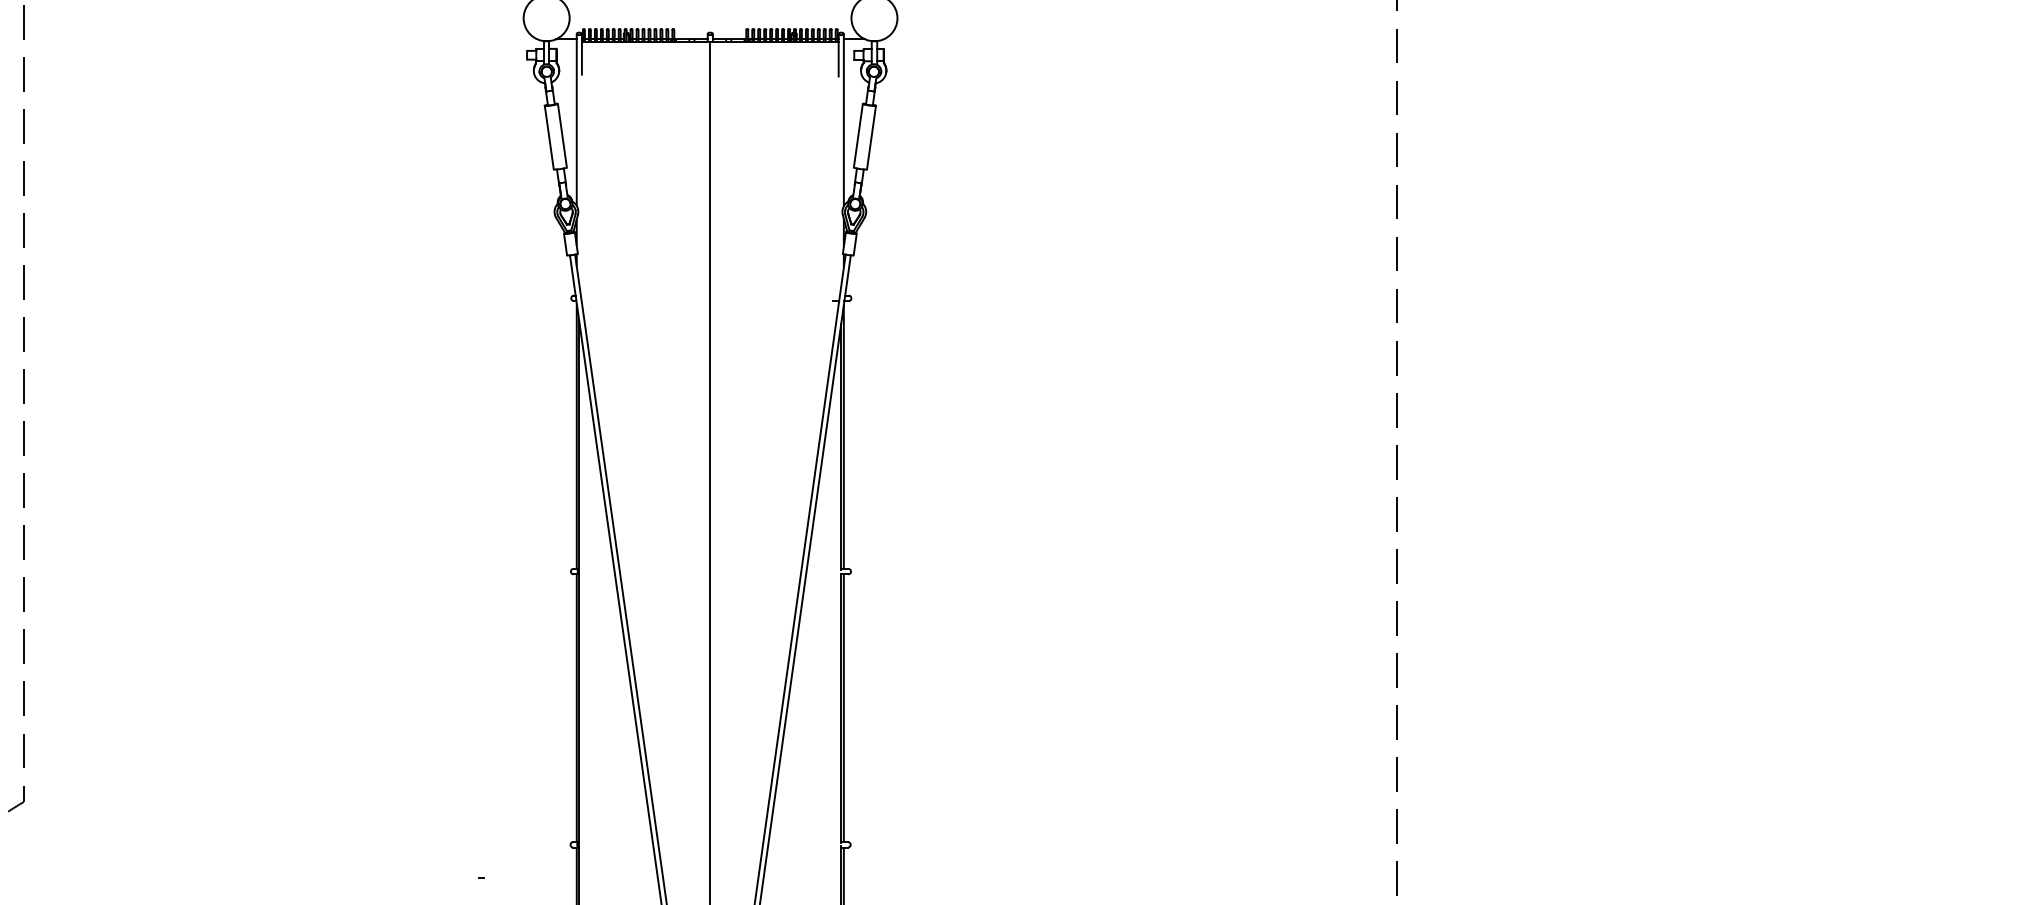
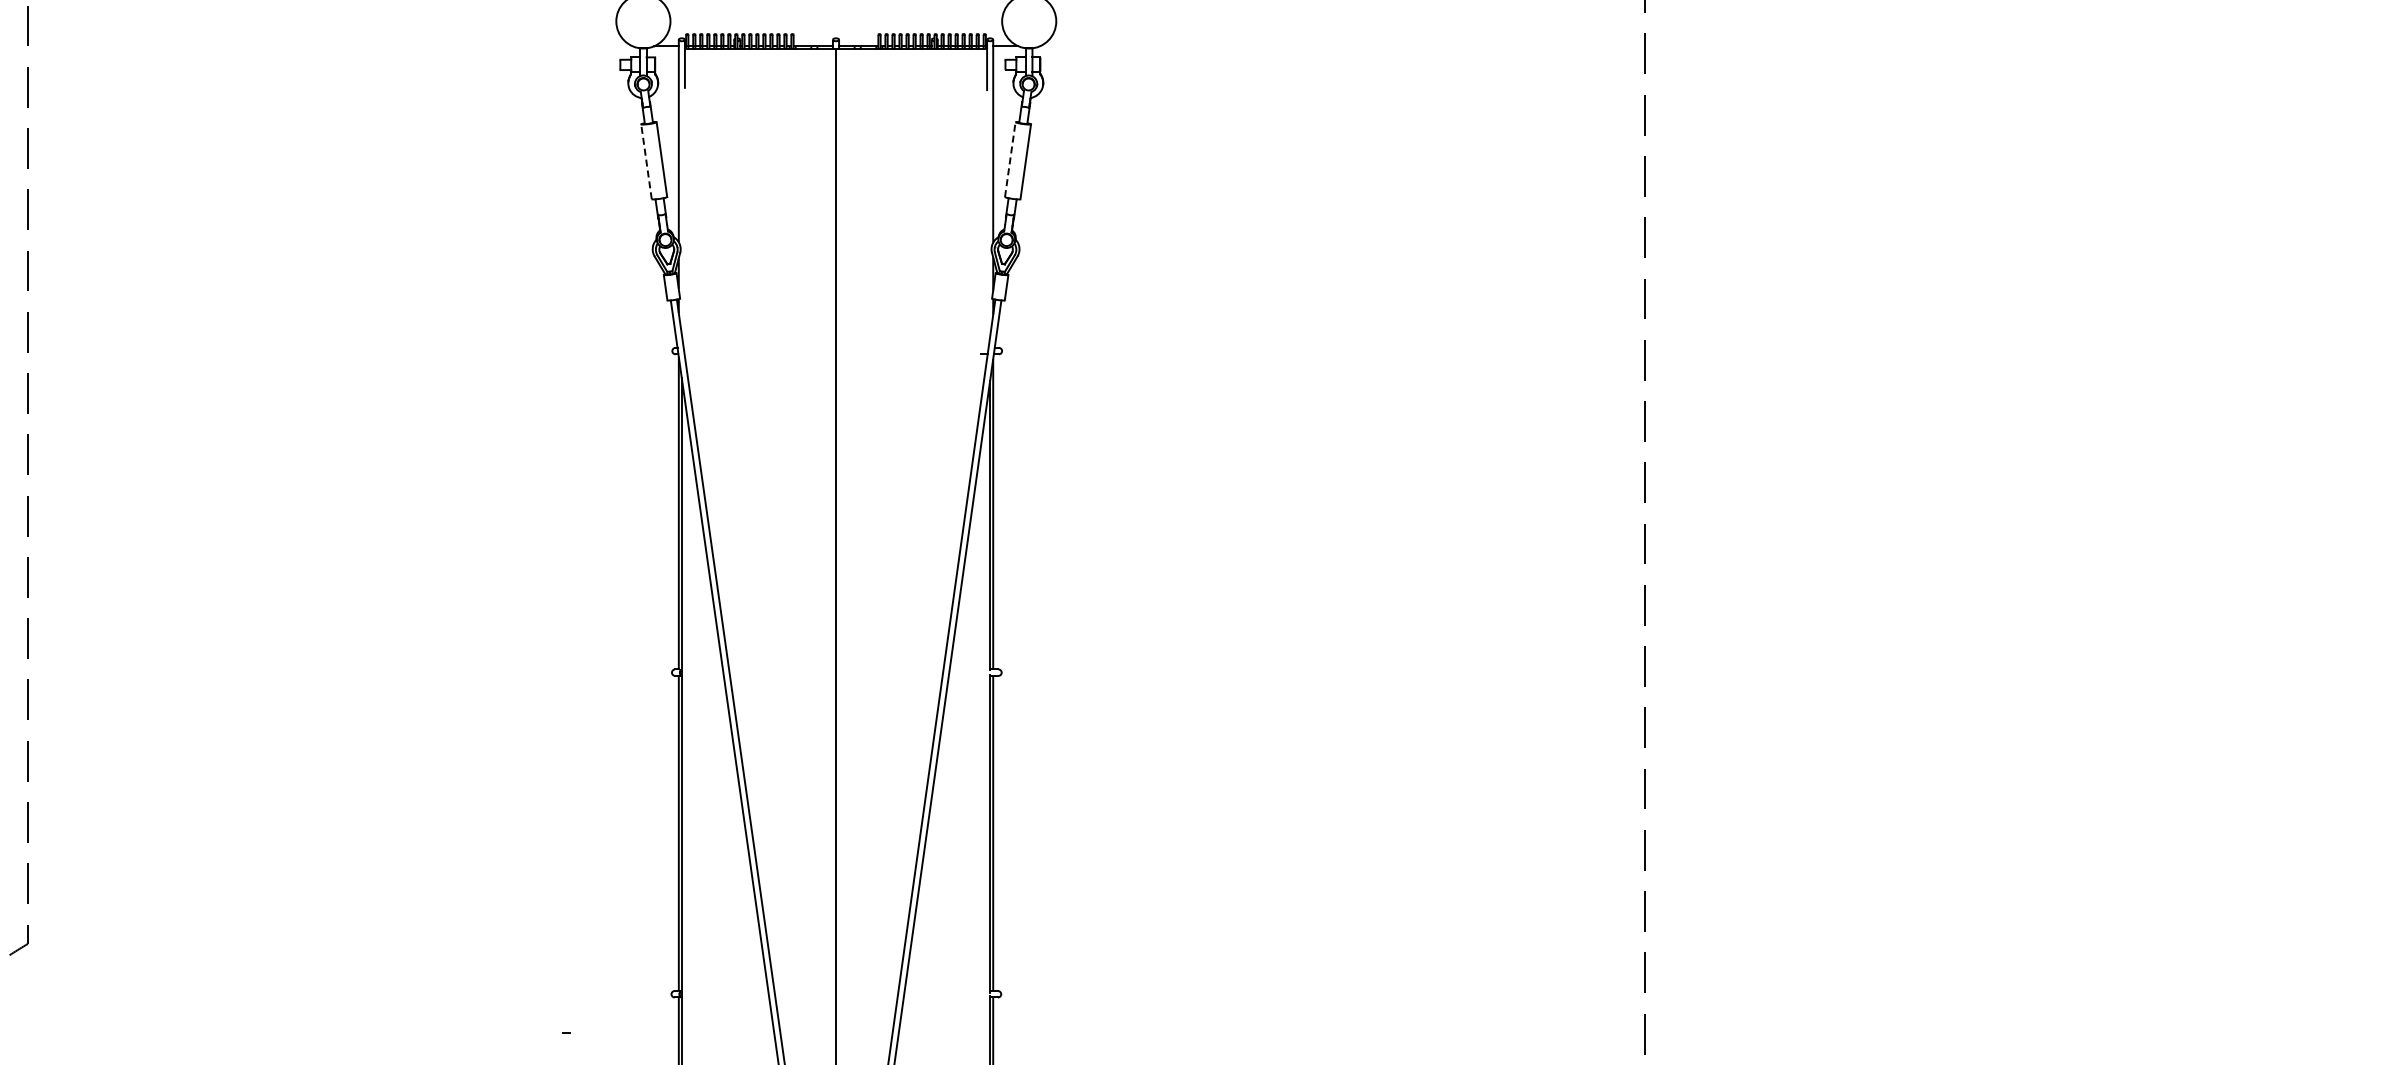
line: (858, 135) -> (1010, 159), solid -> dashed
line: (549, 137) -> (646, 161), solid -> dashed

